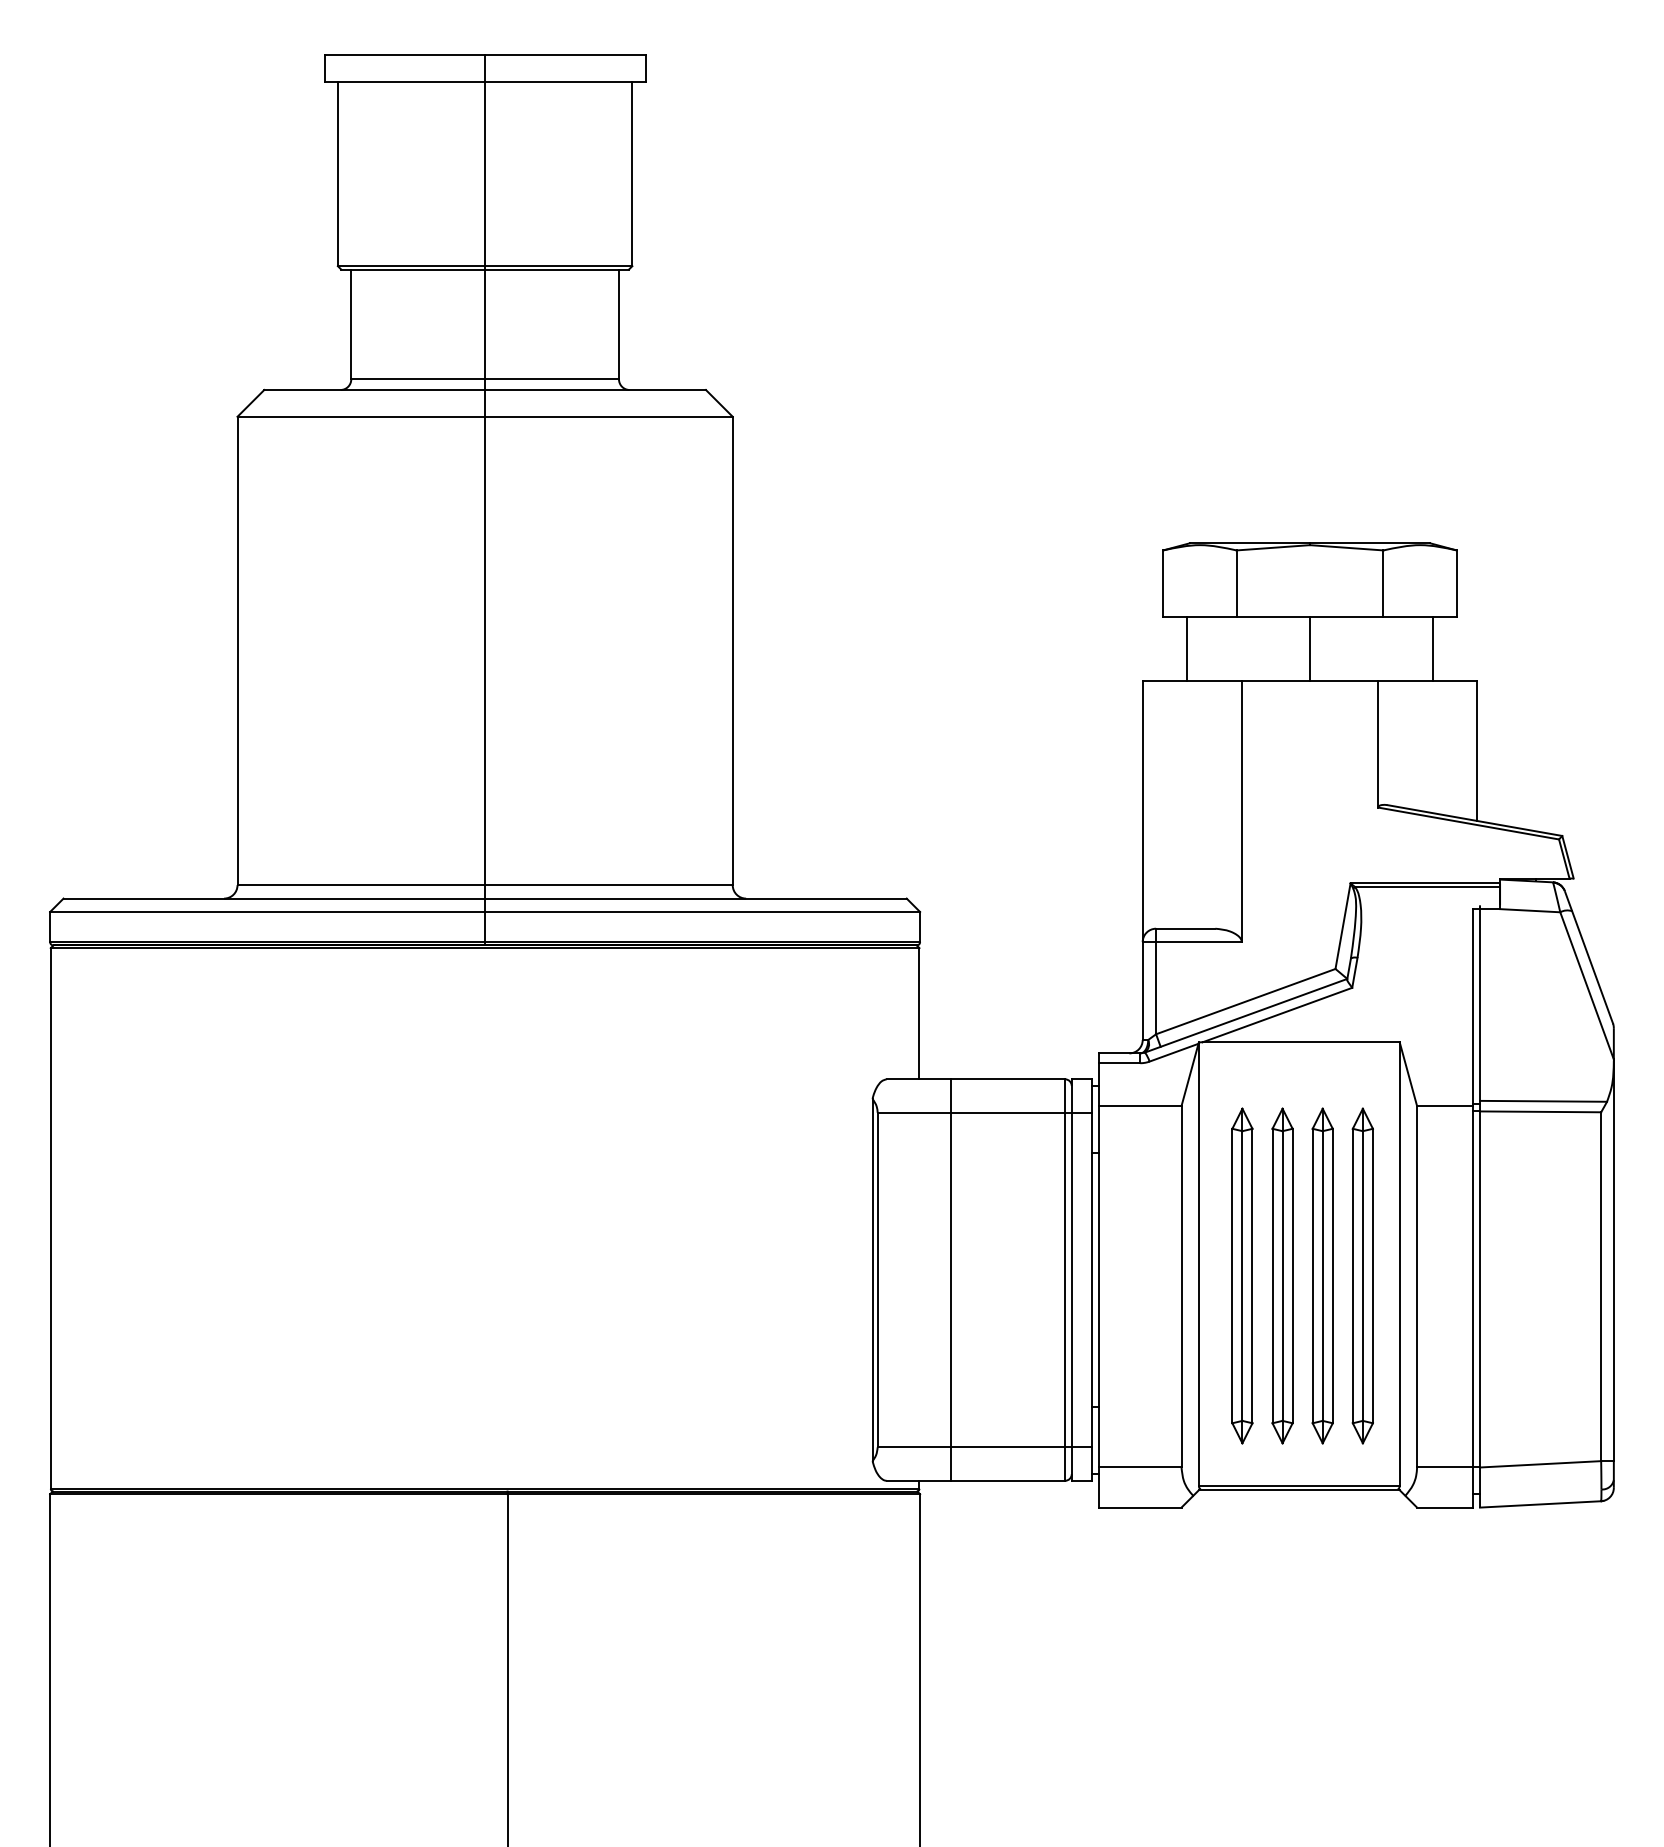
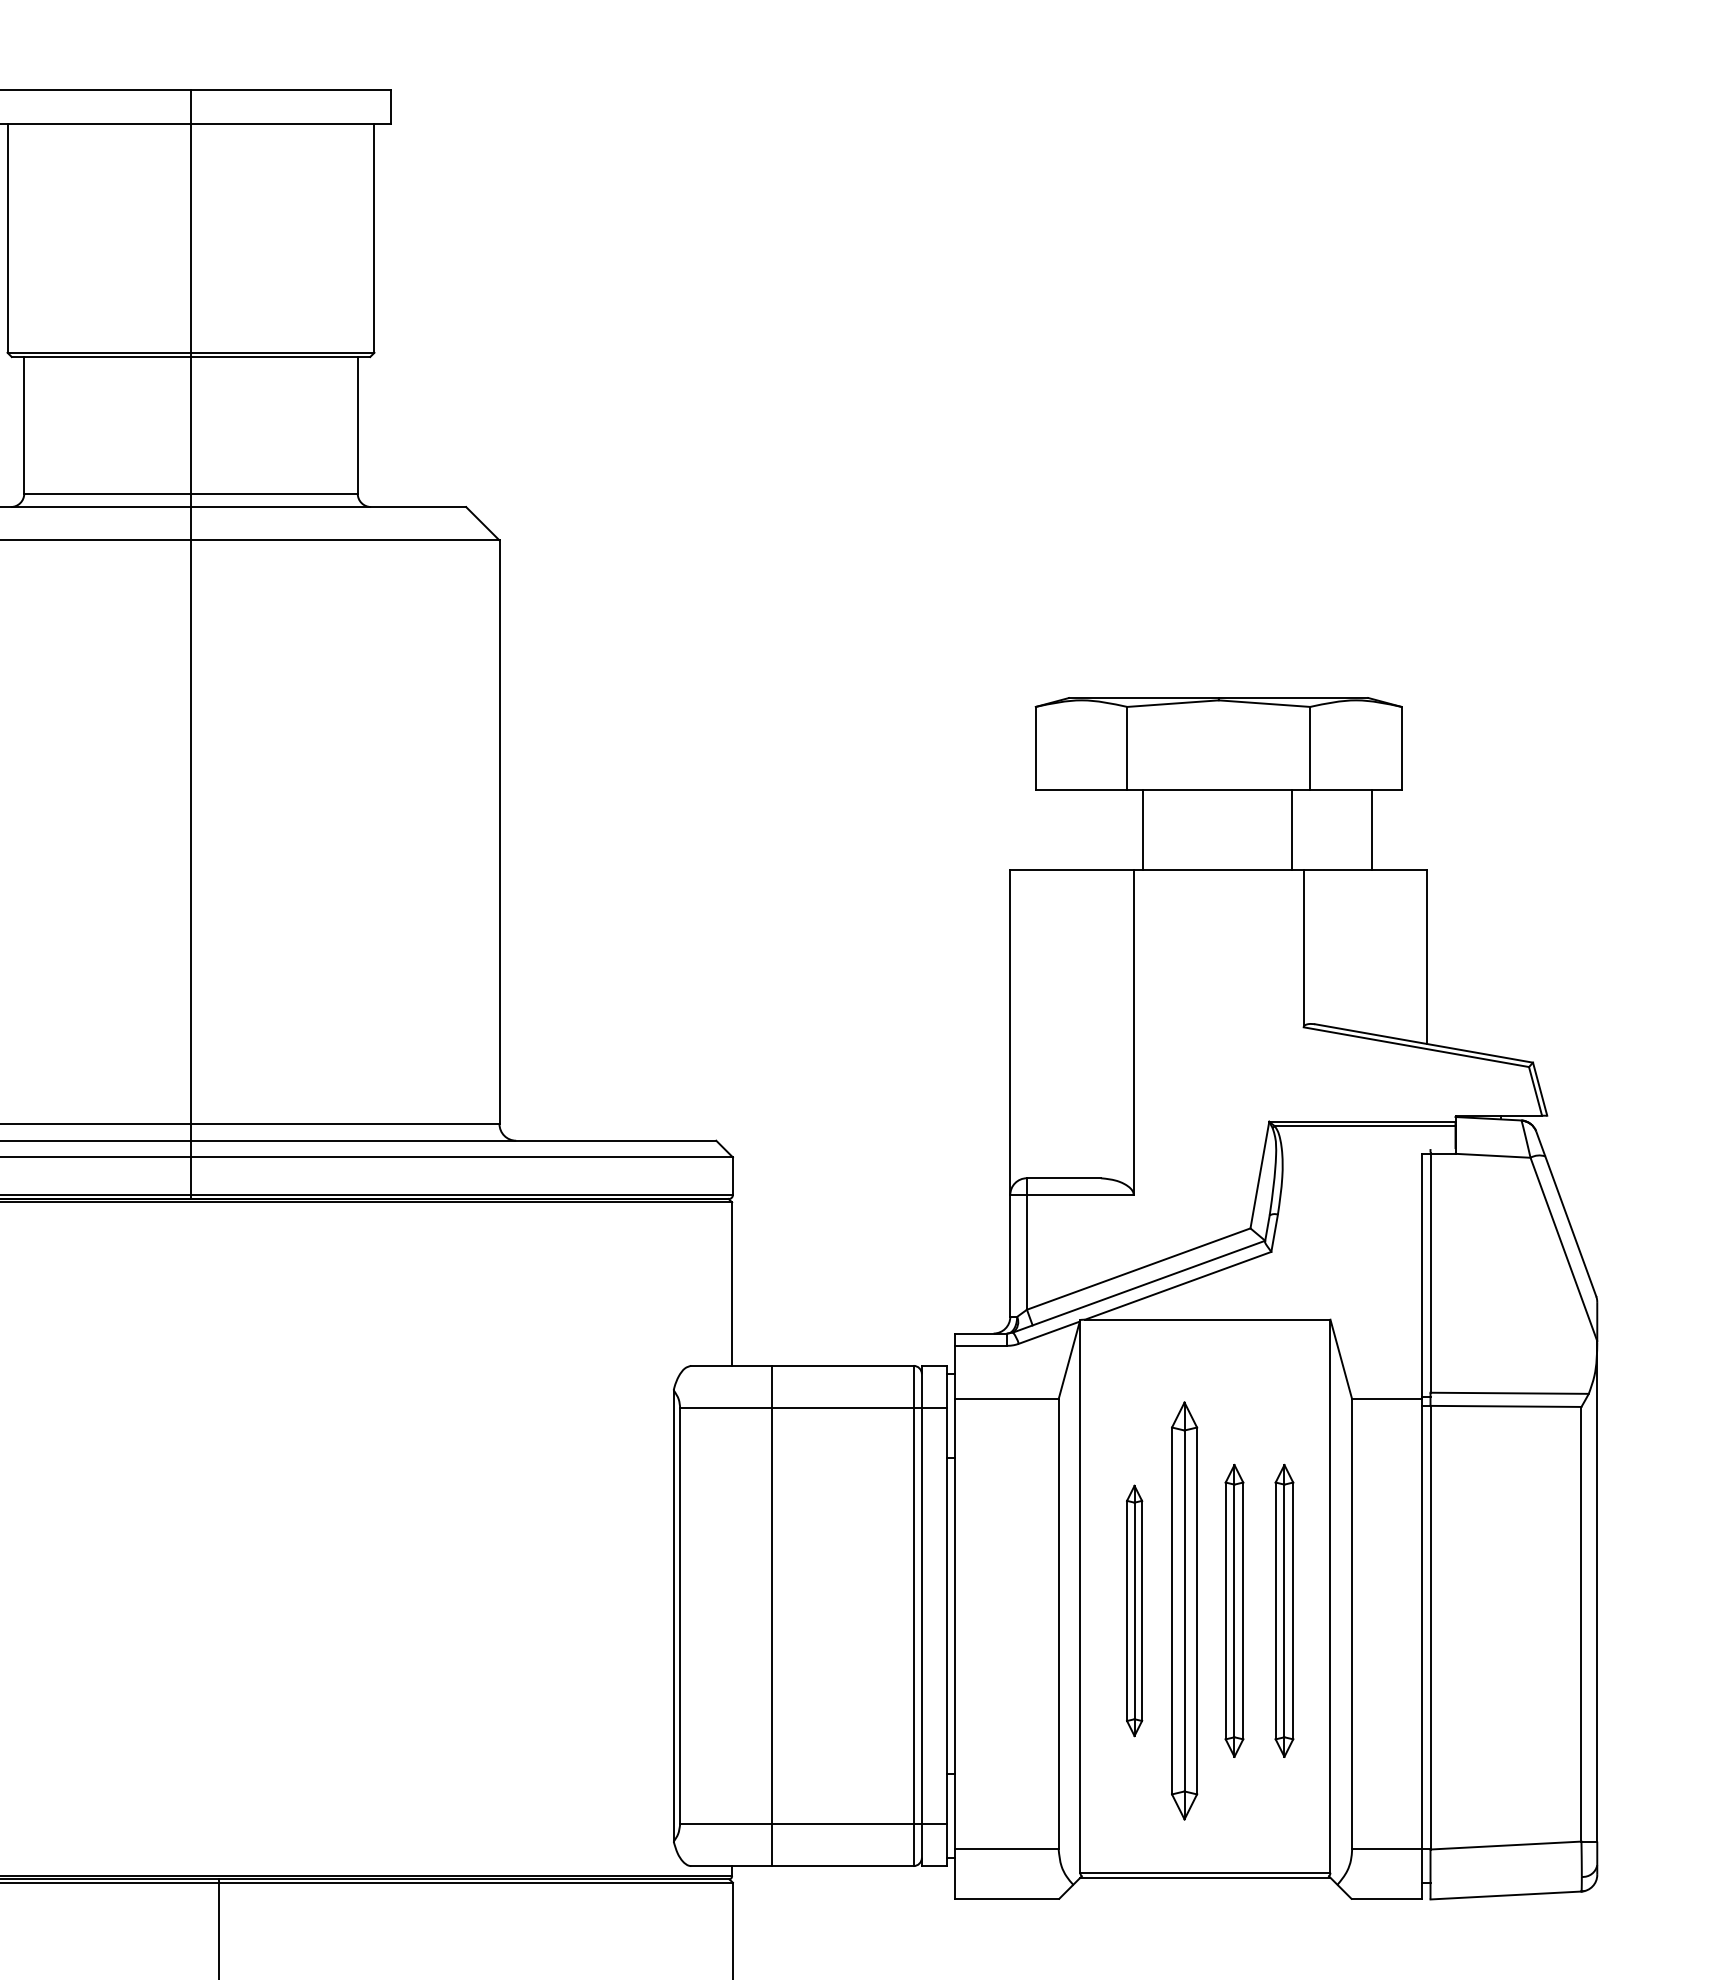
line: (1186, 648) -> (1142, 829), moved
line: (1310, 648) -> (1292, 829), moved
part: (1242, 1275) -> (1134, 1610), size x0.6
part: (1322, 1275) -> (1234, 1610), size x0.7
part: (1362, 1275) -> (1284, 1610), size x0.7

